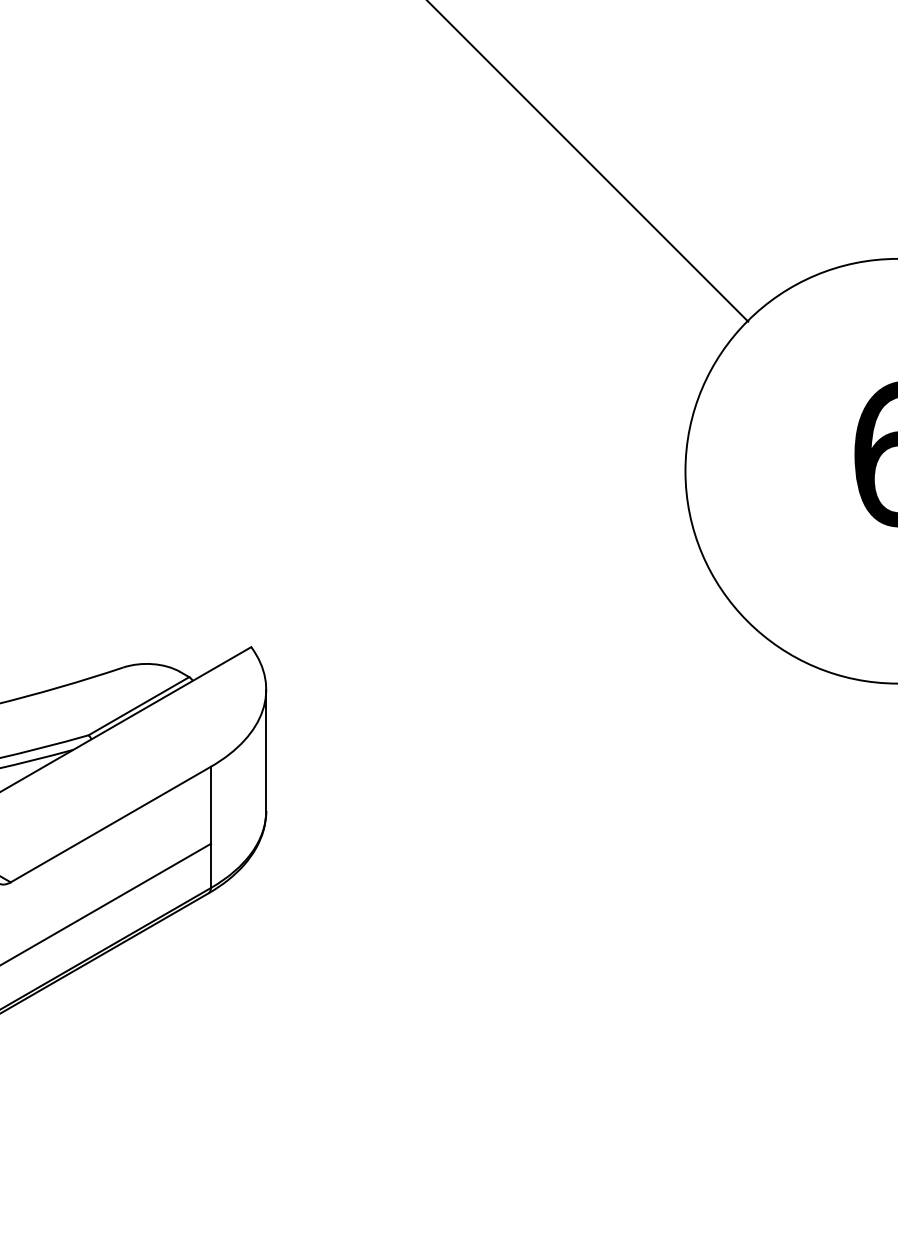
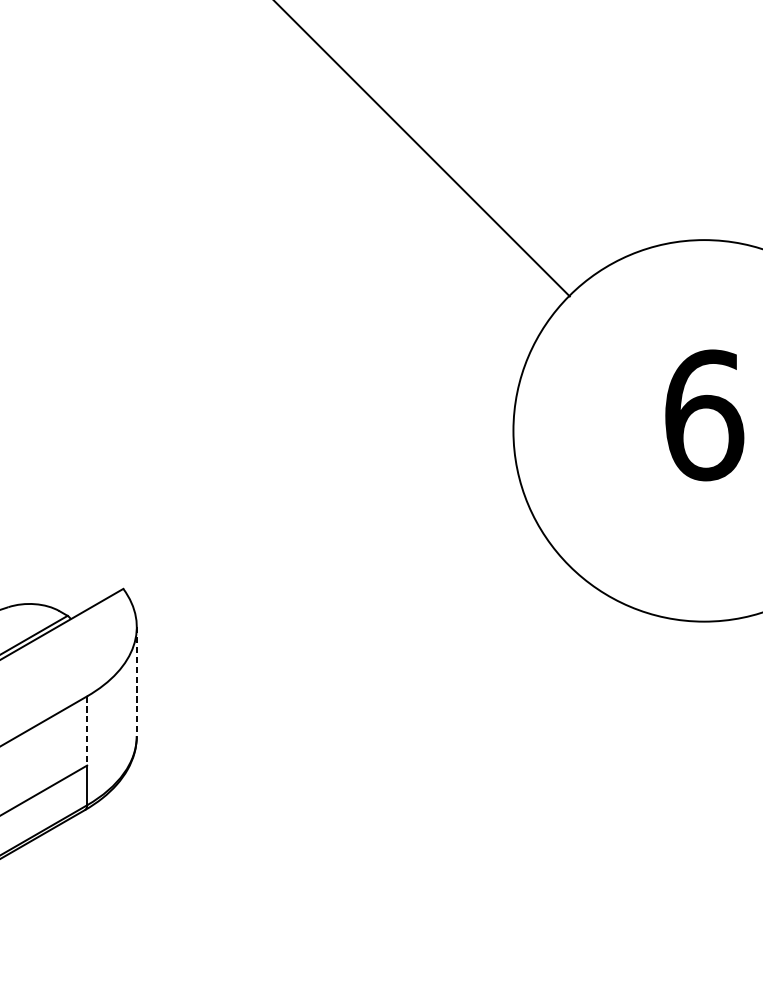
line: (266, 750) -> (137, 681), solid -> dashed
line: (210, 805) -> (86, 731), solid -> dashed

